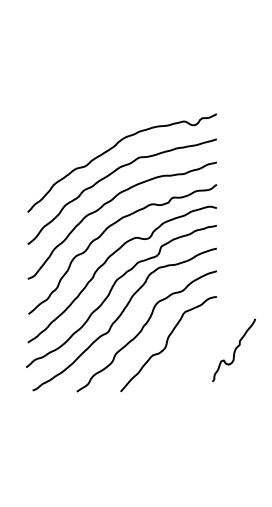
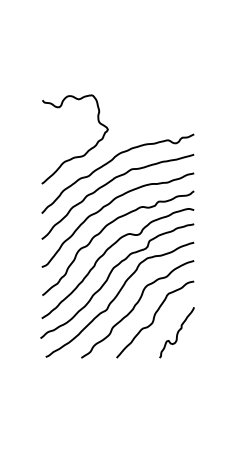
curve: (83, 135) -> (86, 151), added
curve: (234, 350) -> (177, 332), moved

